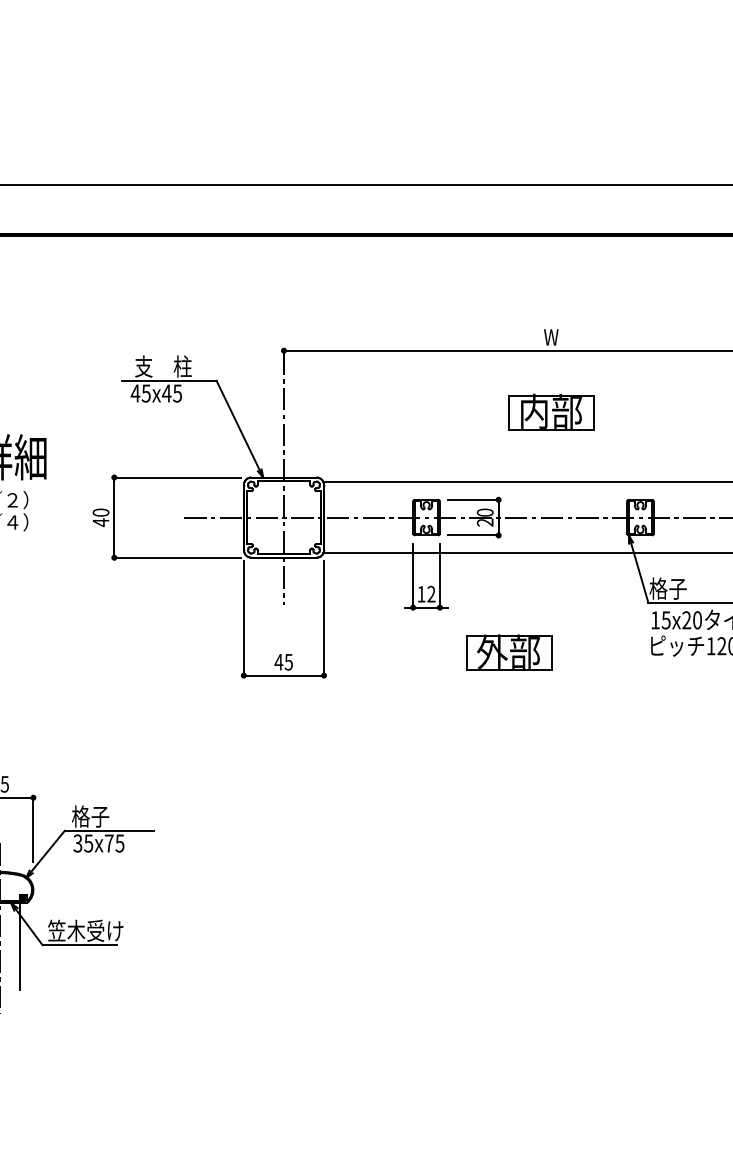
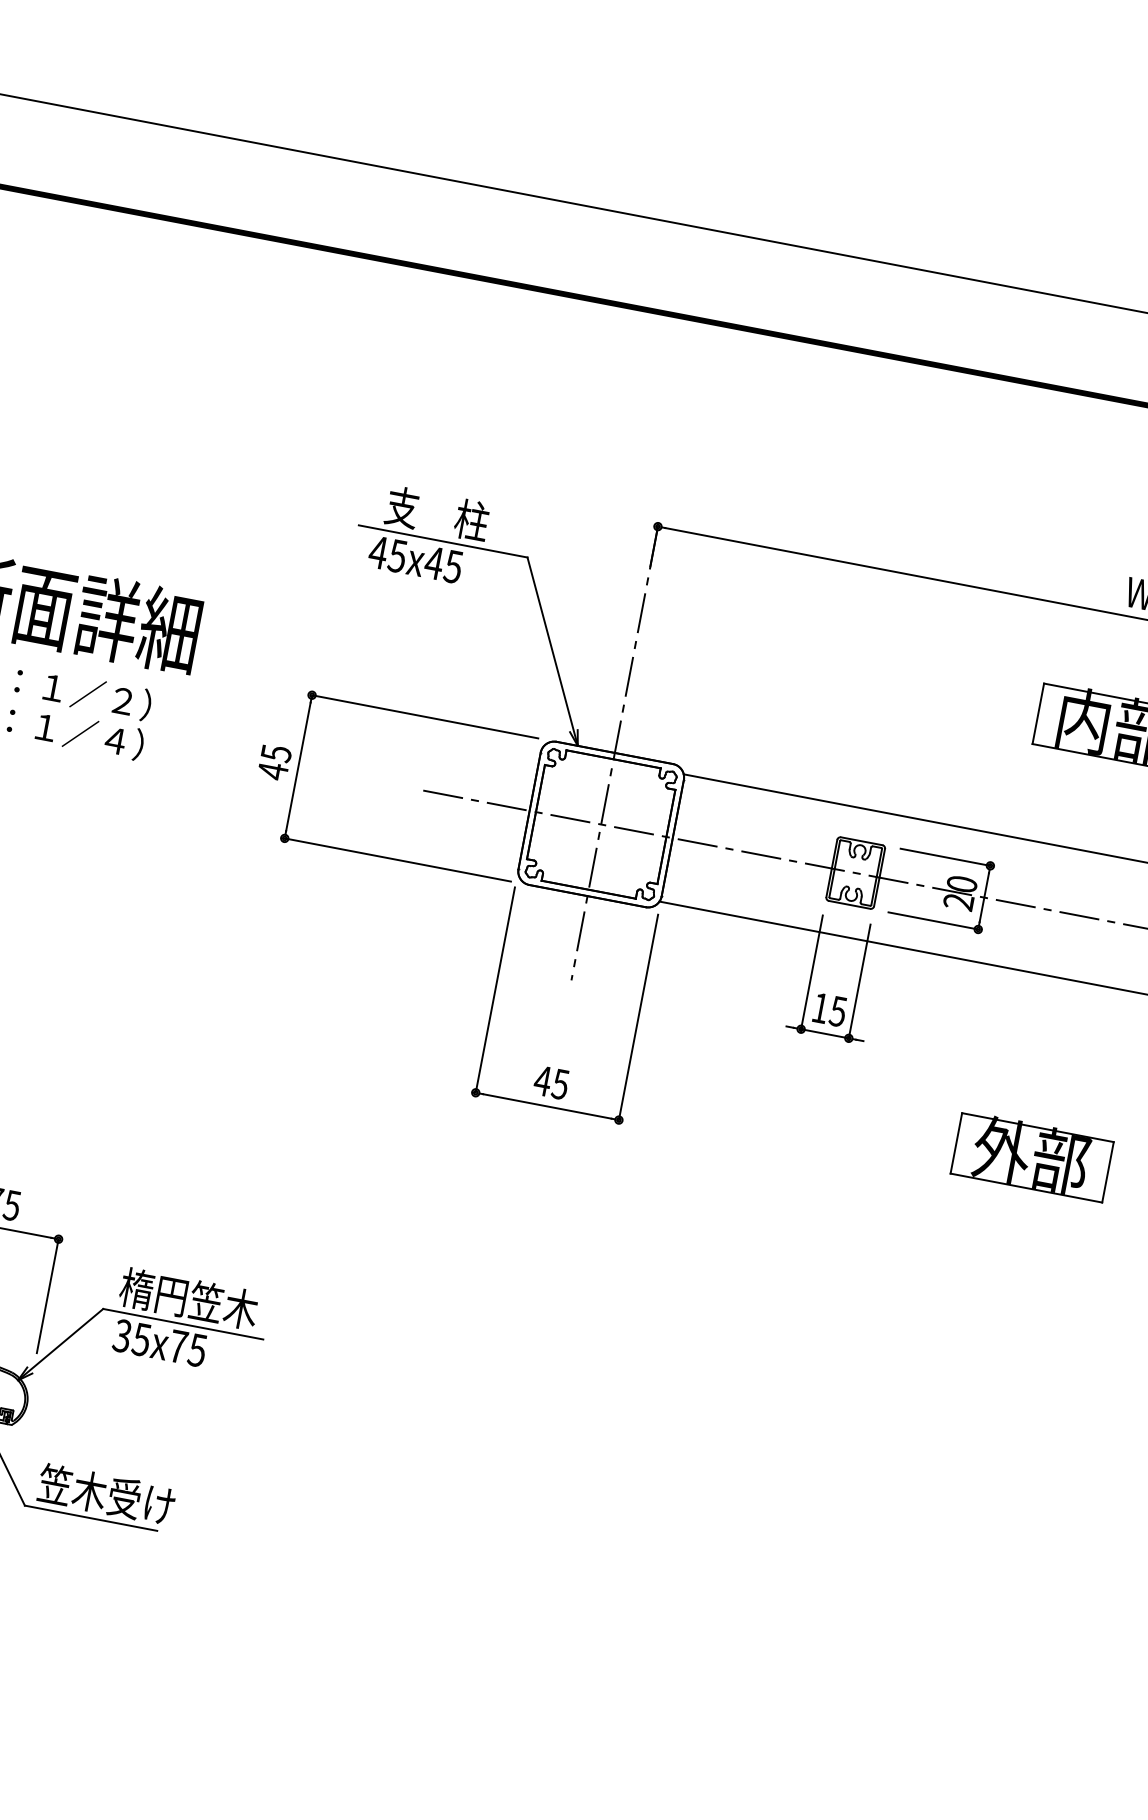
text: (100, 512) -> (275, 752), 40 -> 45
text: (431, 593) -> (838, 1010), 12 -> 15
part: (509, 652) -> (1032, 1156), moved
text: (112, 816) -> (193, 1299), 格子 -> 楕円笠木

